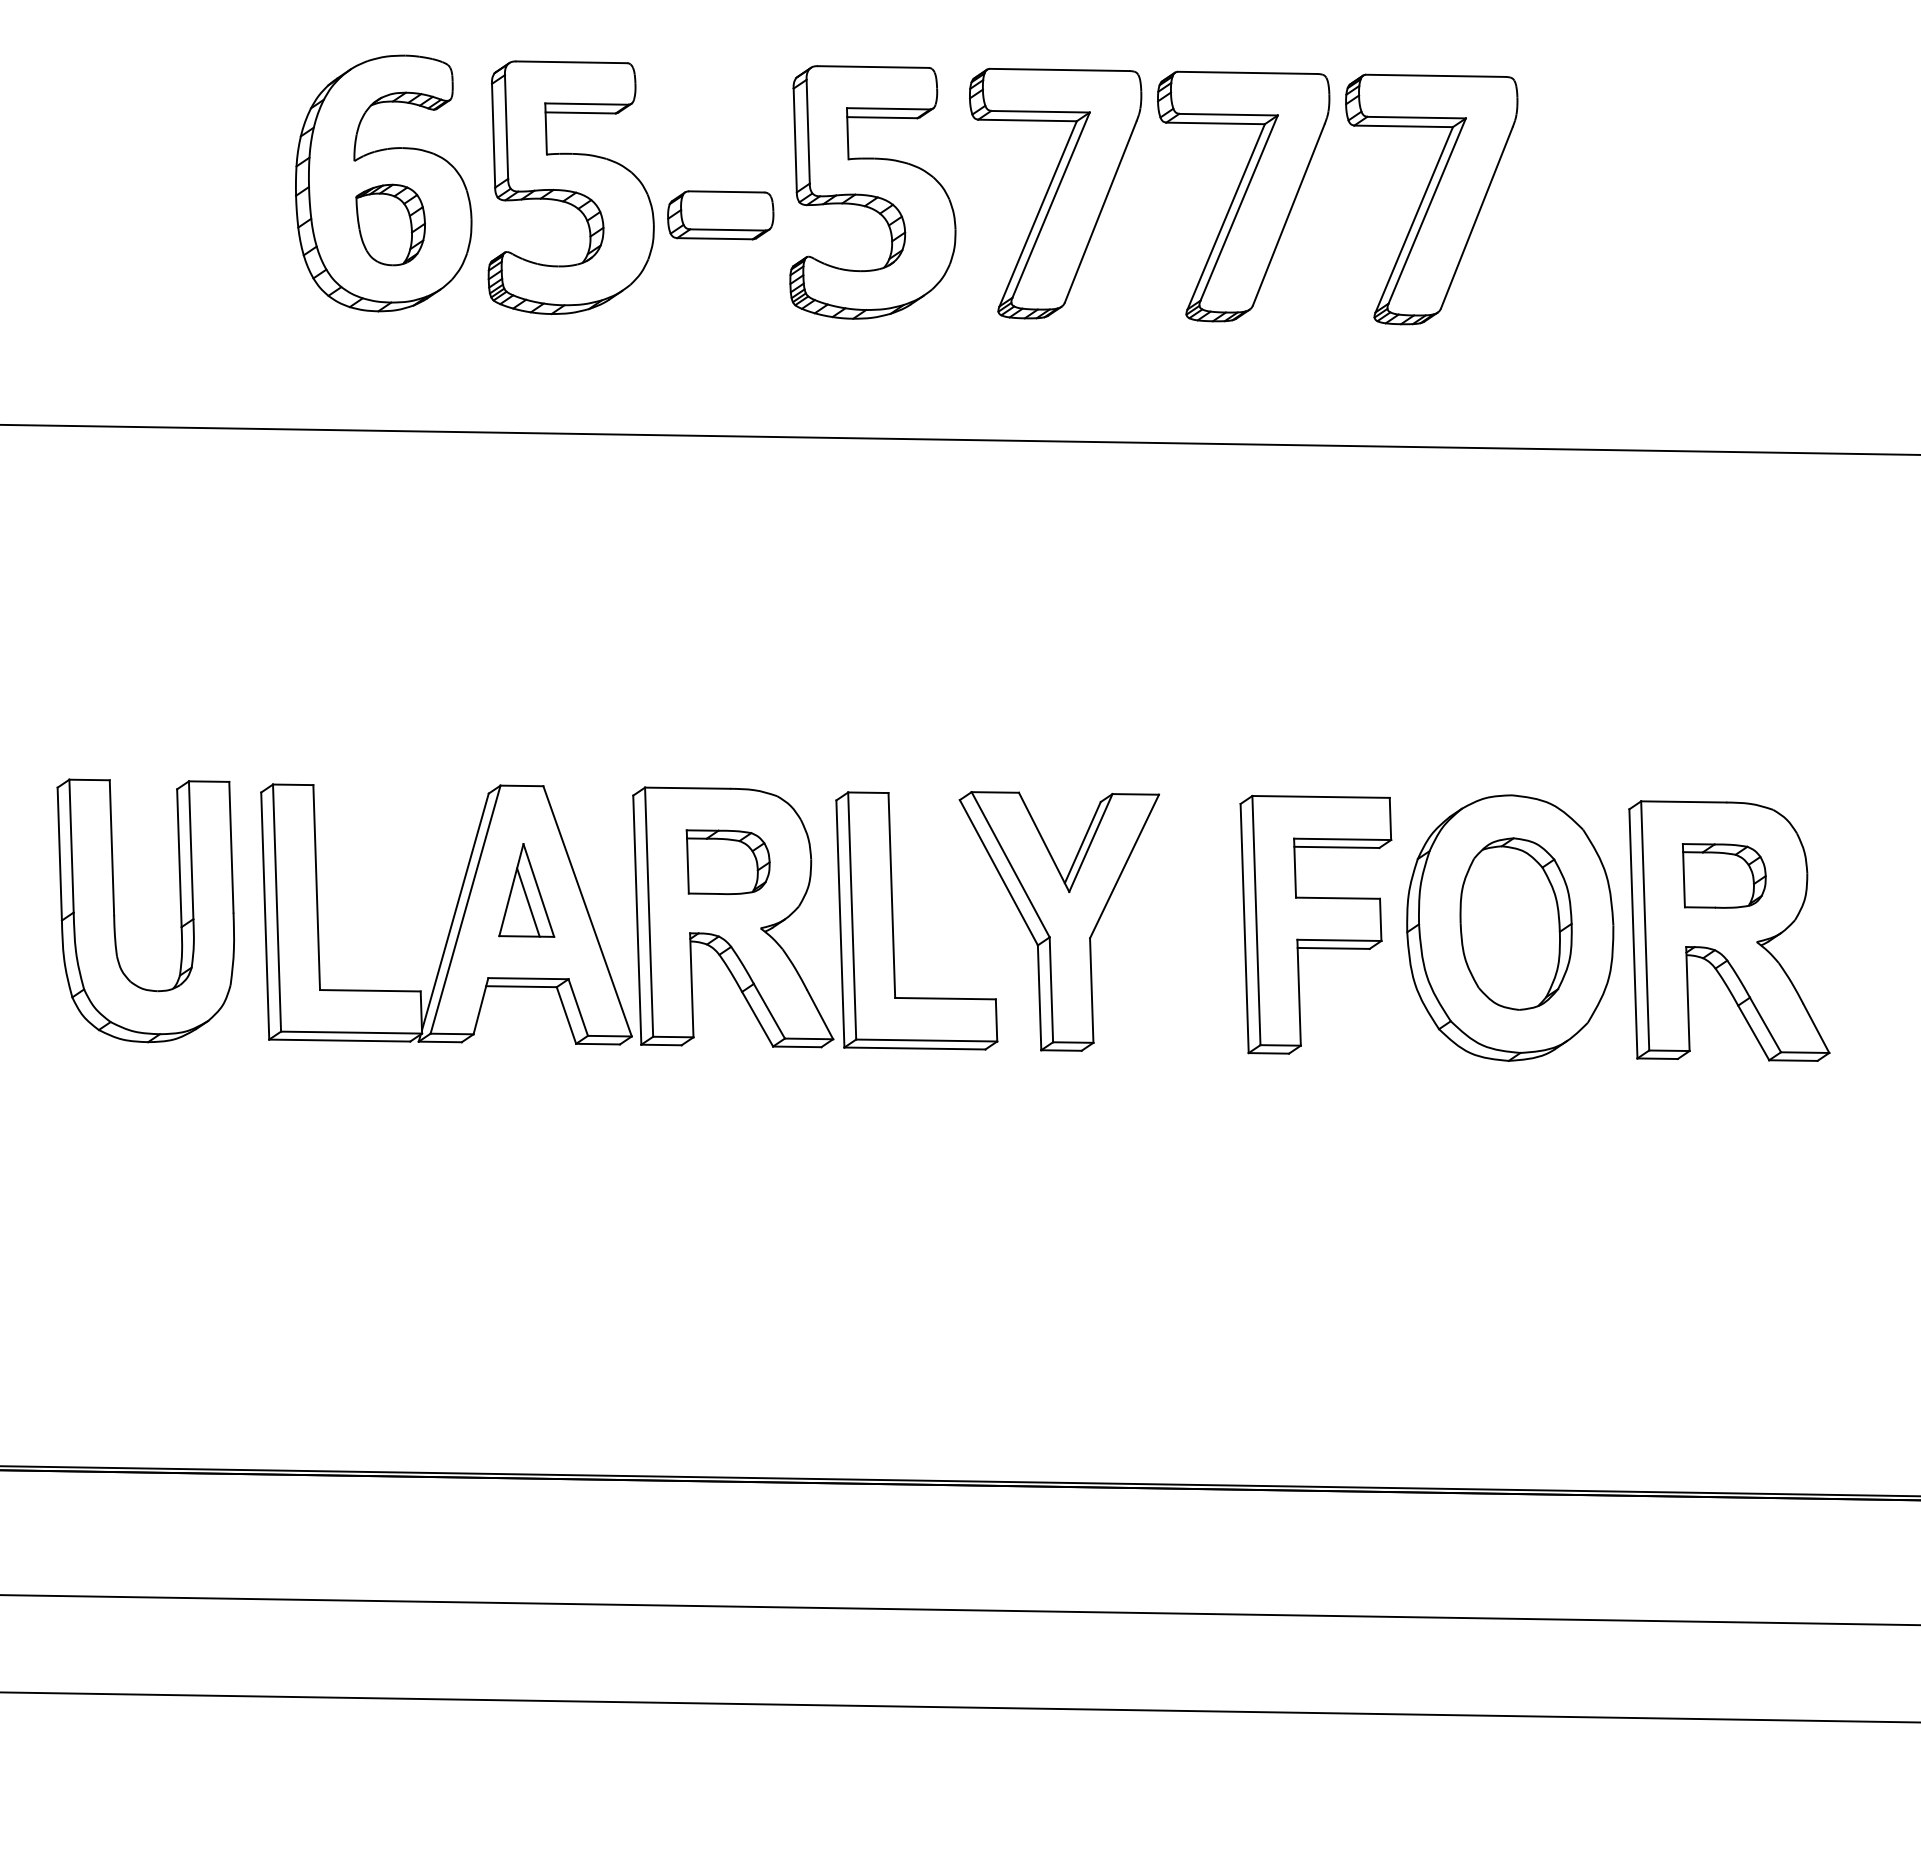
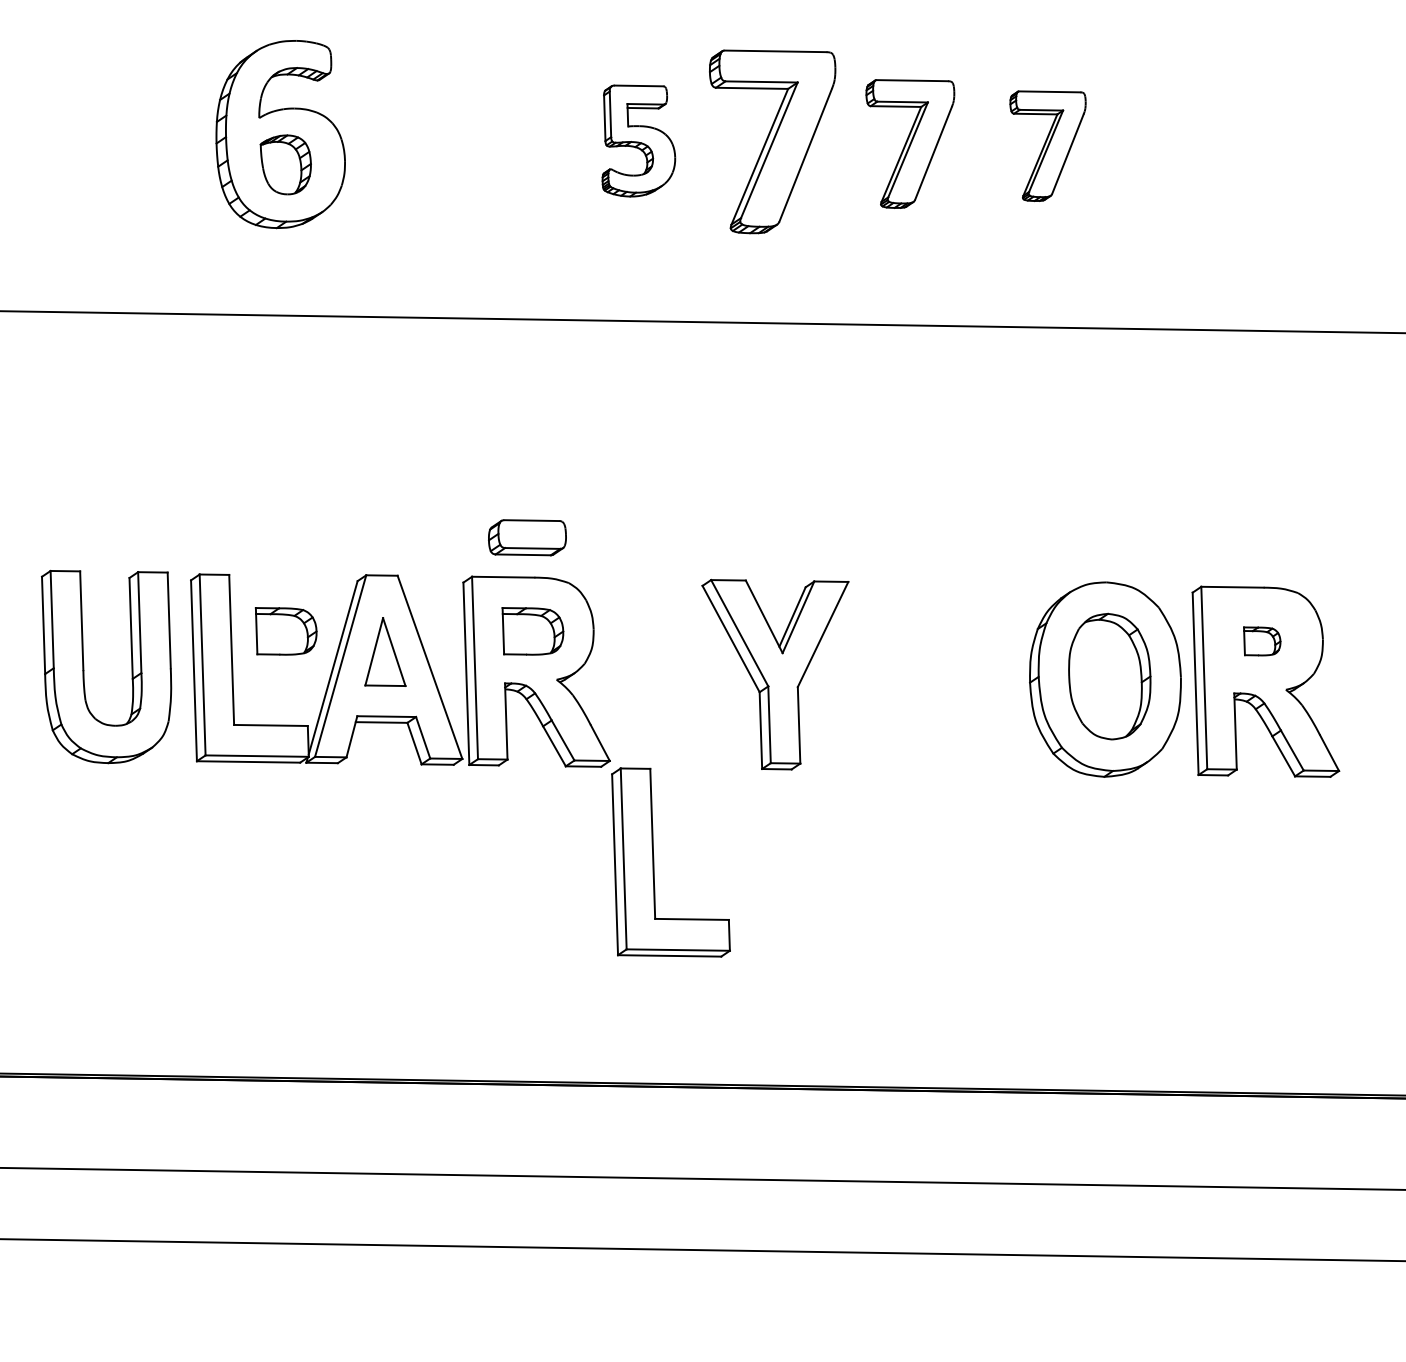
part: (570, 187) -> (417, 137), removed
part: (872, 192) -> (638, 141), size x0.6
part: (1243, 196) -> (910, 144), size x0.7
part: (1431, 199) -> (1047, 146), size x0.6
part: (720, 215) -> (527, 537), moved
part: (390, 862) -> (285, 631), added
part: (1724, 875) -> (1262, 641), size x0.6
line: (528, 902) -> (386, 660), removed
part: (893, 920) -> (653, 862), moved
part: (1315, 924) -> (962, 676), removed

